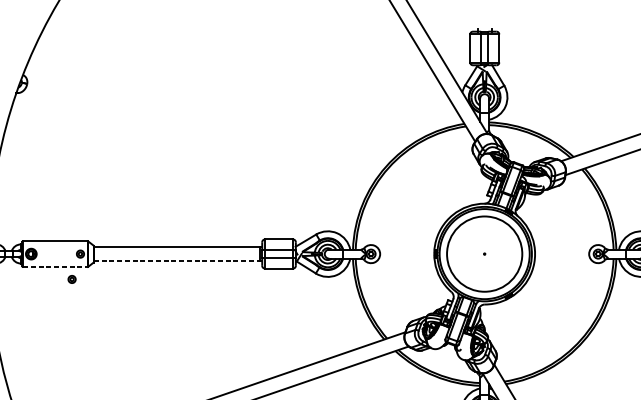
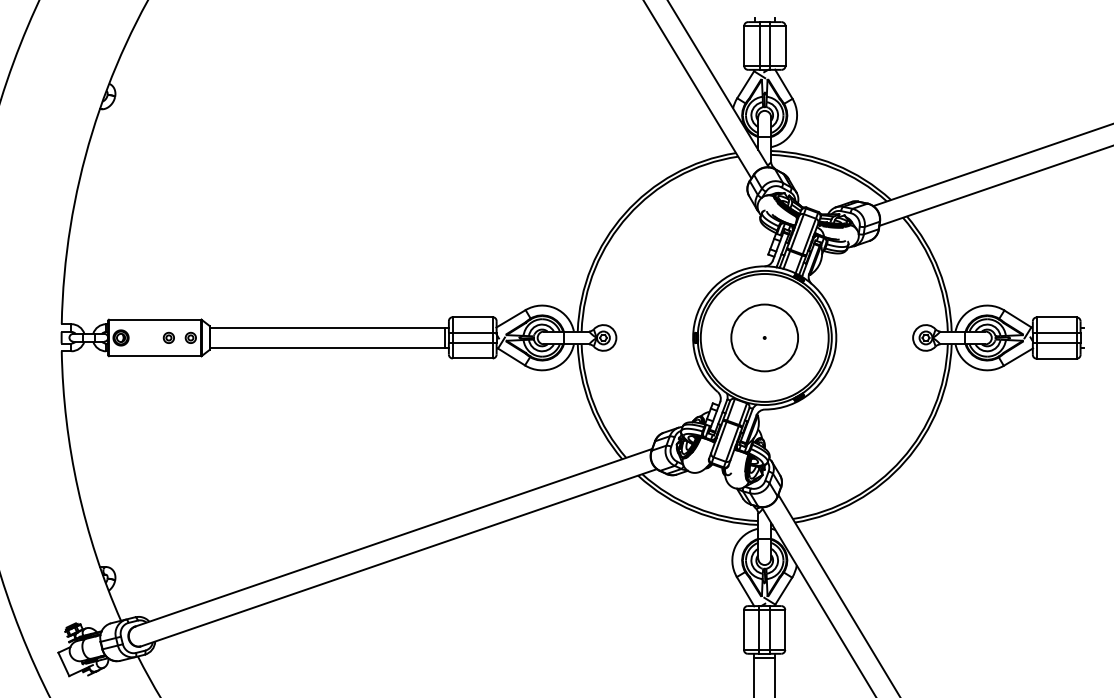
circle: (484, 253) -> (764, 337), size x0.62
line: (176, 261) -> (327, 348), dashed -> solid
line: (55, 267) -> (155, 356), dashed -> solid
part: (71, 279) -> (168, 337), moved

